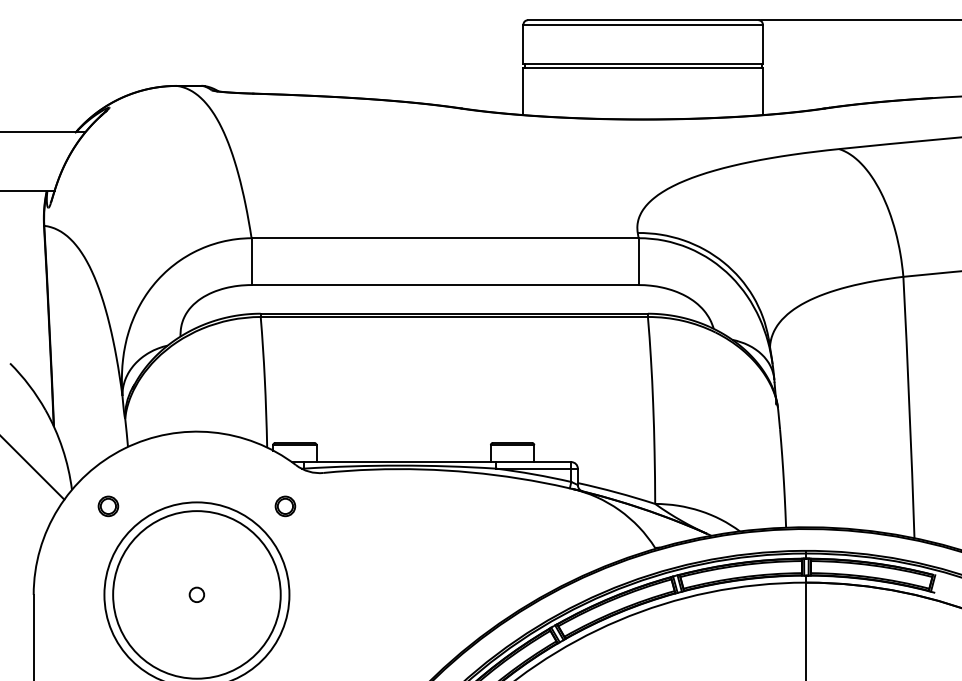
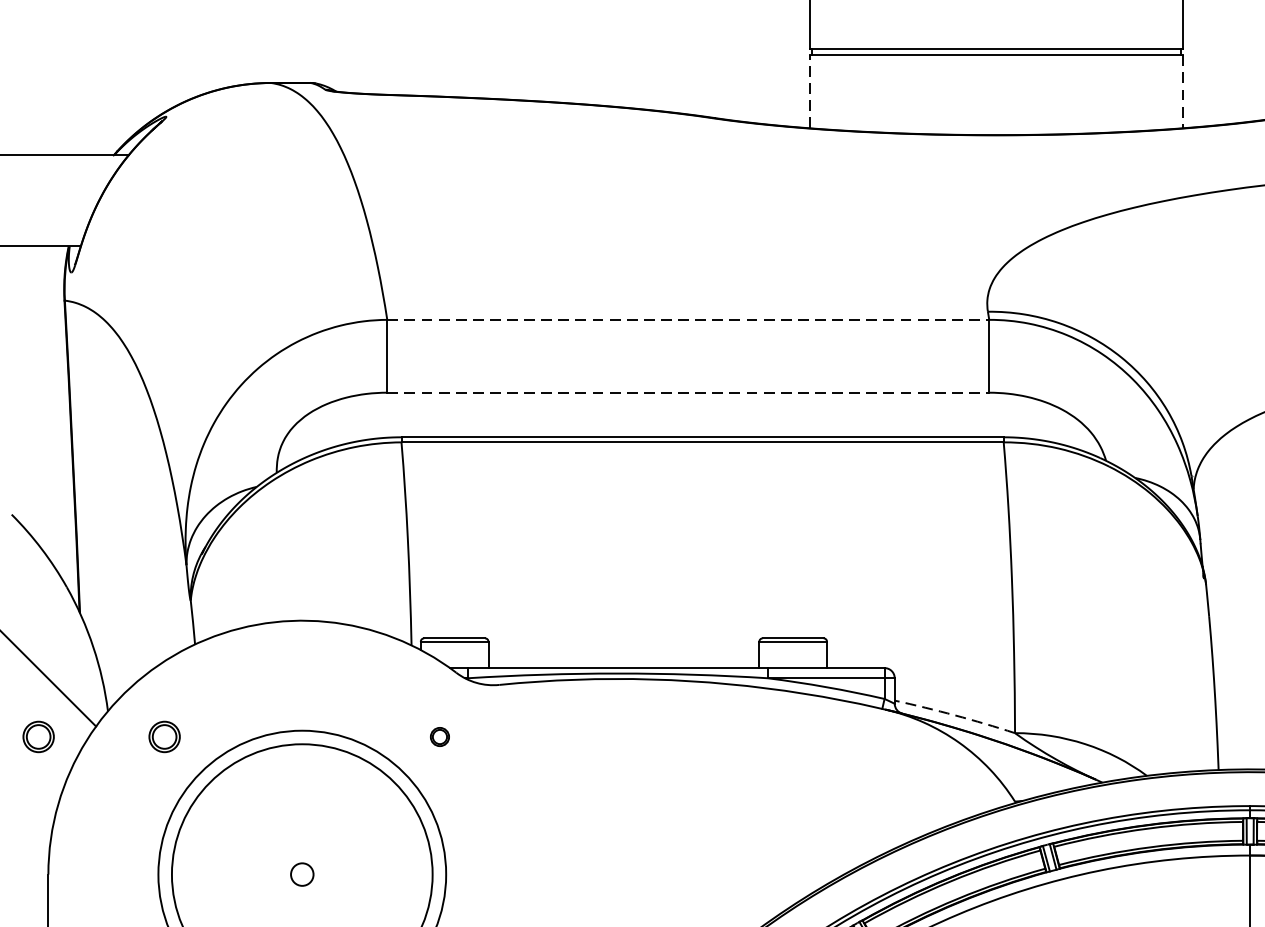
line: (523, 91) -> (810, 91), solid -> dashed
line: (762, 92) -> (1181, 93), solid -> dashed
line: (445, 238) -> (688, 320), solid -> dashed
line: (445, 285) -> (688, 393), solid -> dashed
arc: (616, 492) -> (954, 715), solid -> dashed
part: (27, 506) -> (38, 737), added
part: (285, 506) -> (440, 737), size x0.6

